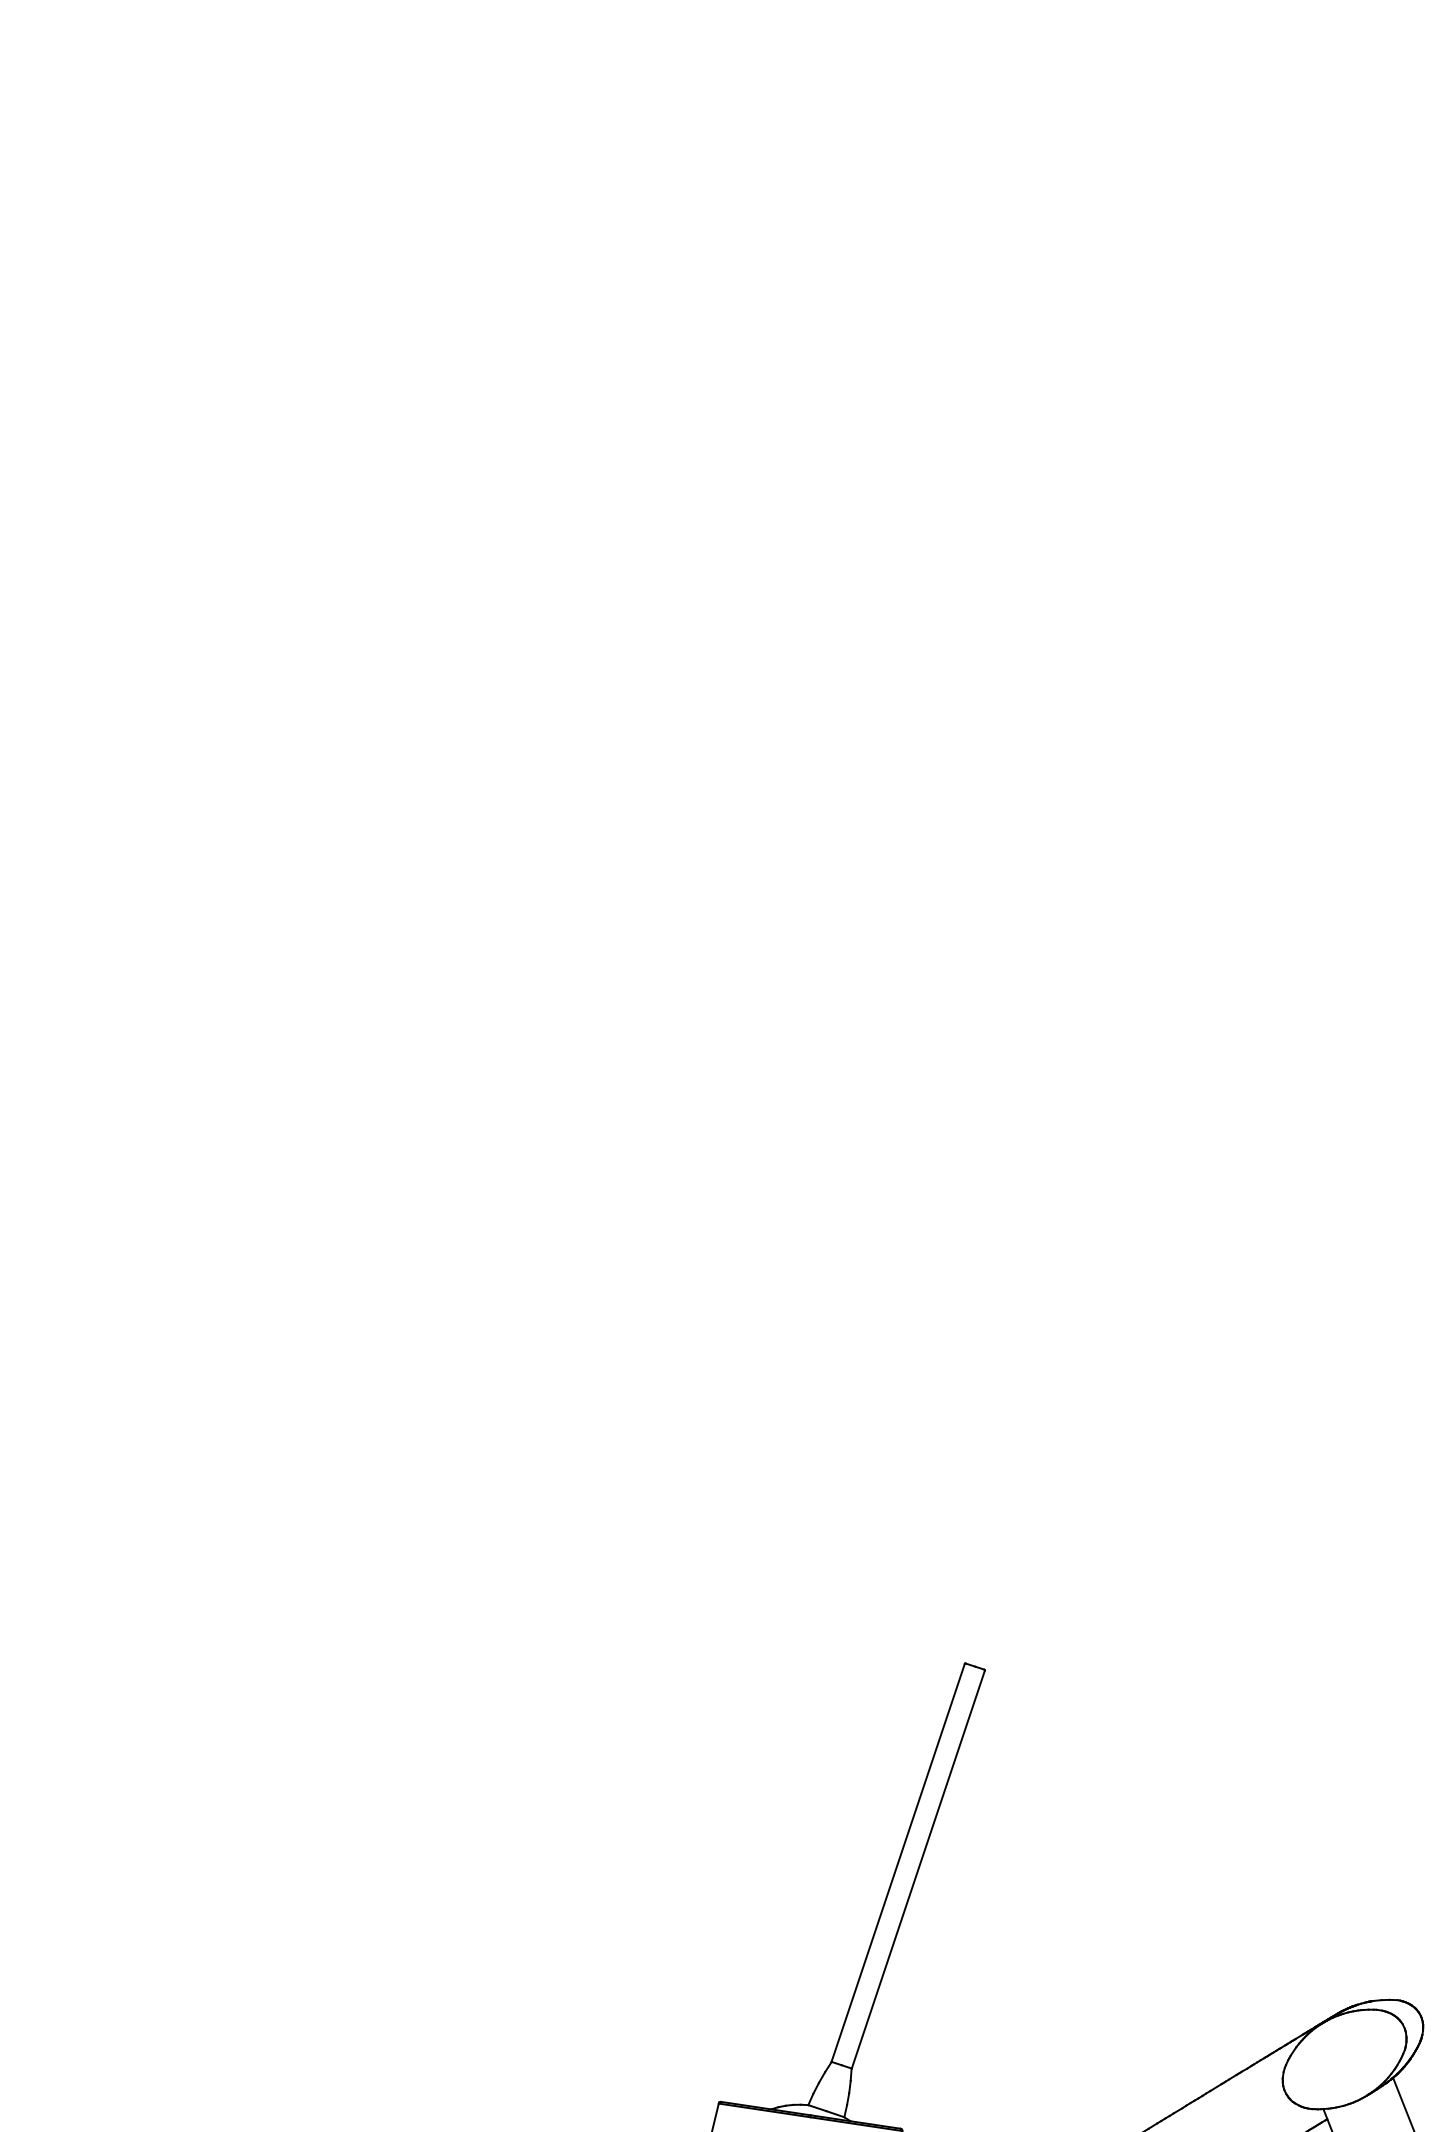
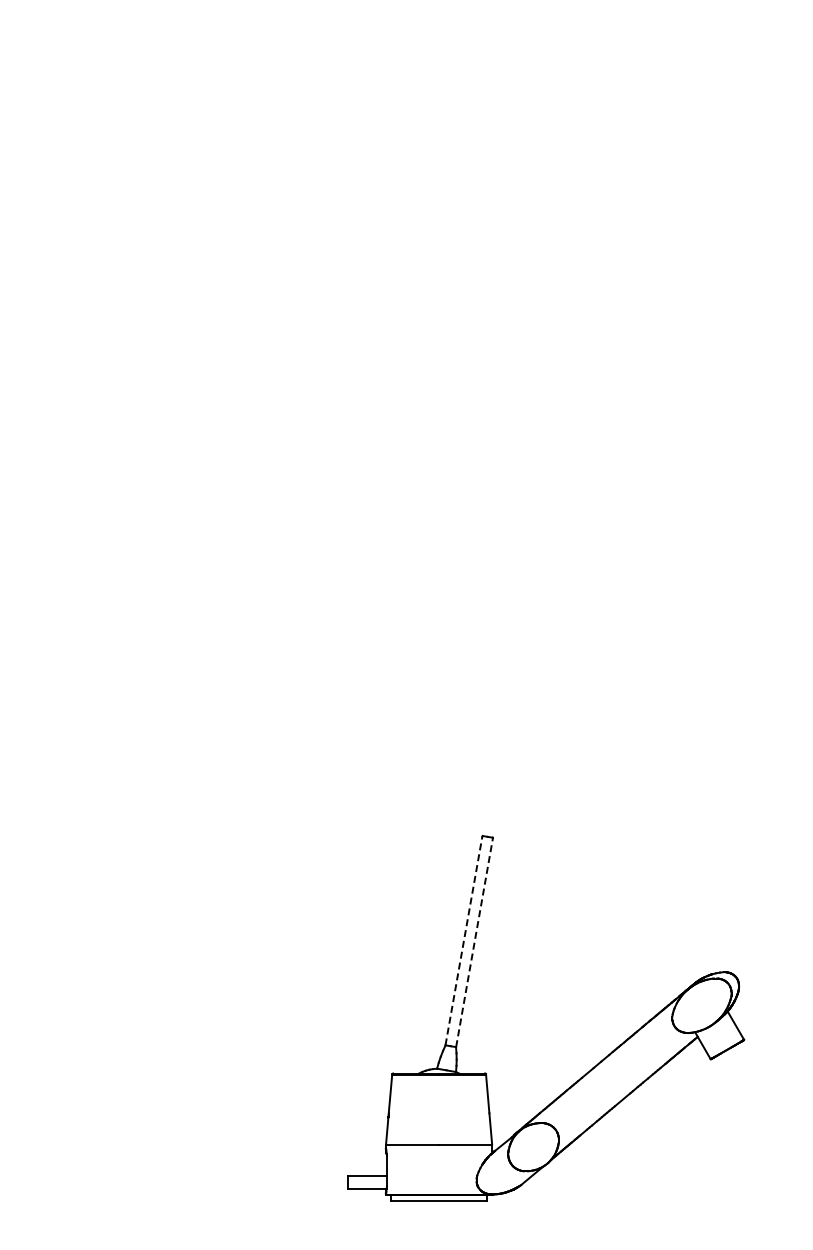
line: (899, 1862) -> (464, 940), solid -> dashed
line: (918, 1869) -> (474, 942), solid -> dashed

